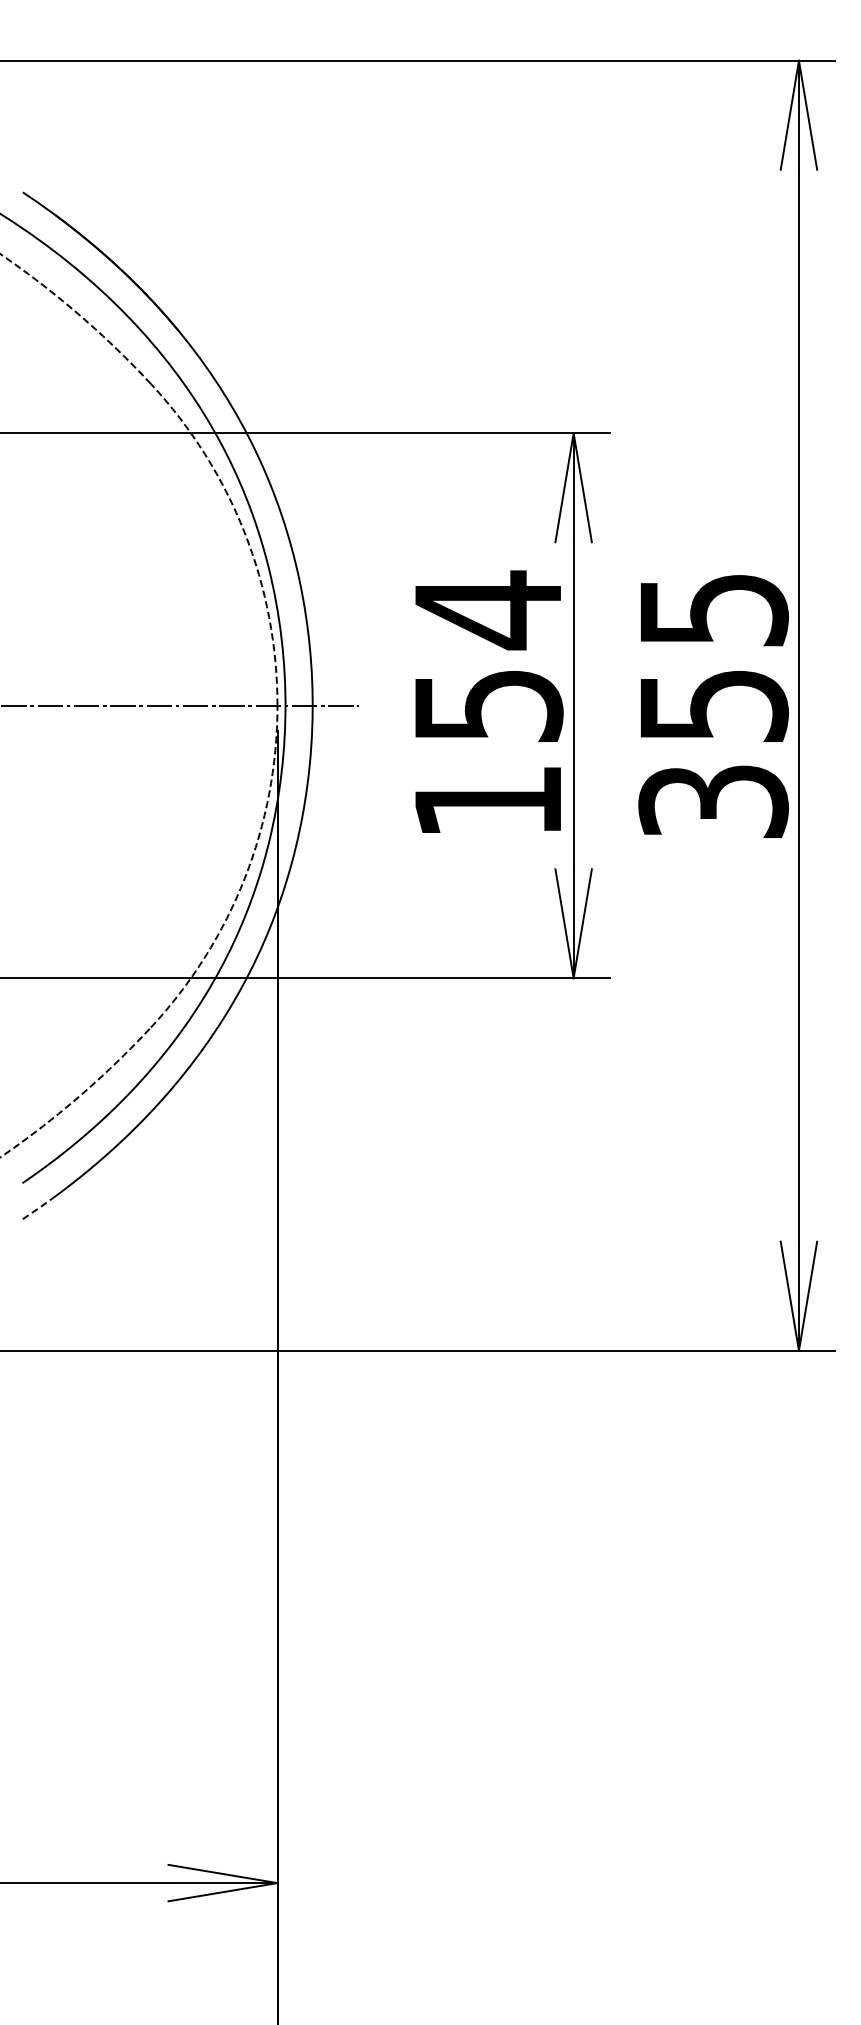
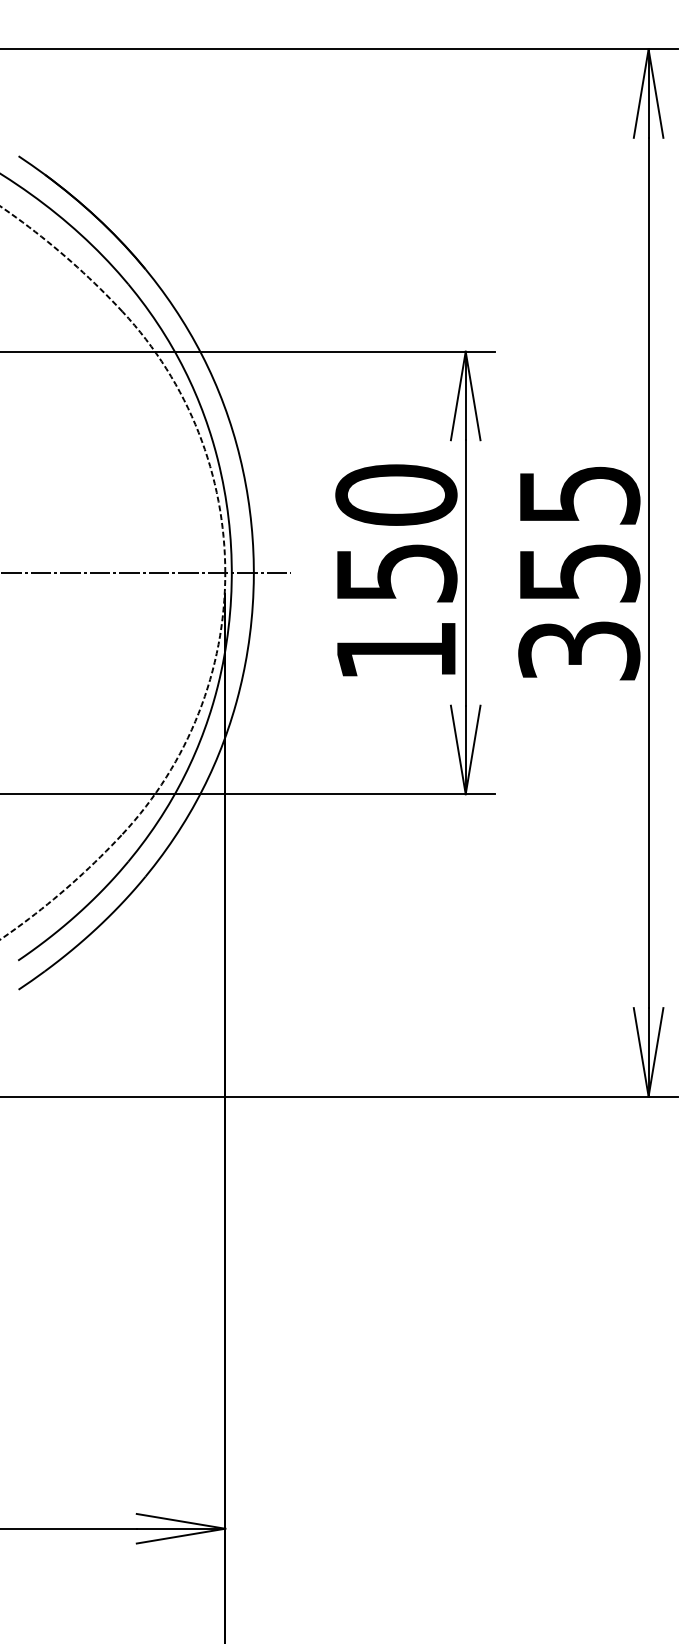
text: (488, 610) -> (396, 495), 154 -> 150
line: (39, 1208) -> (32, 981), dashed -> solid

